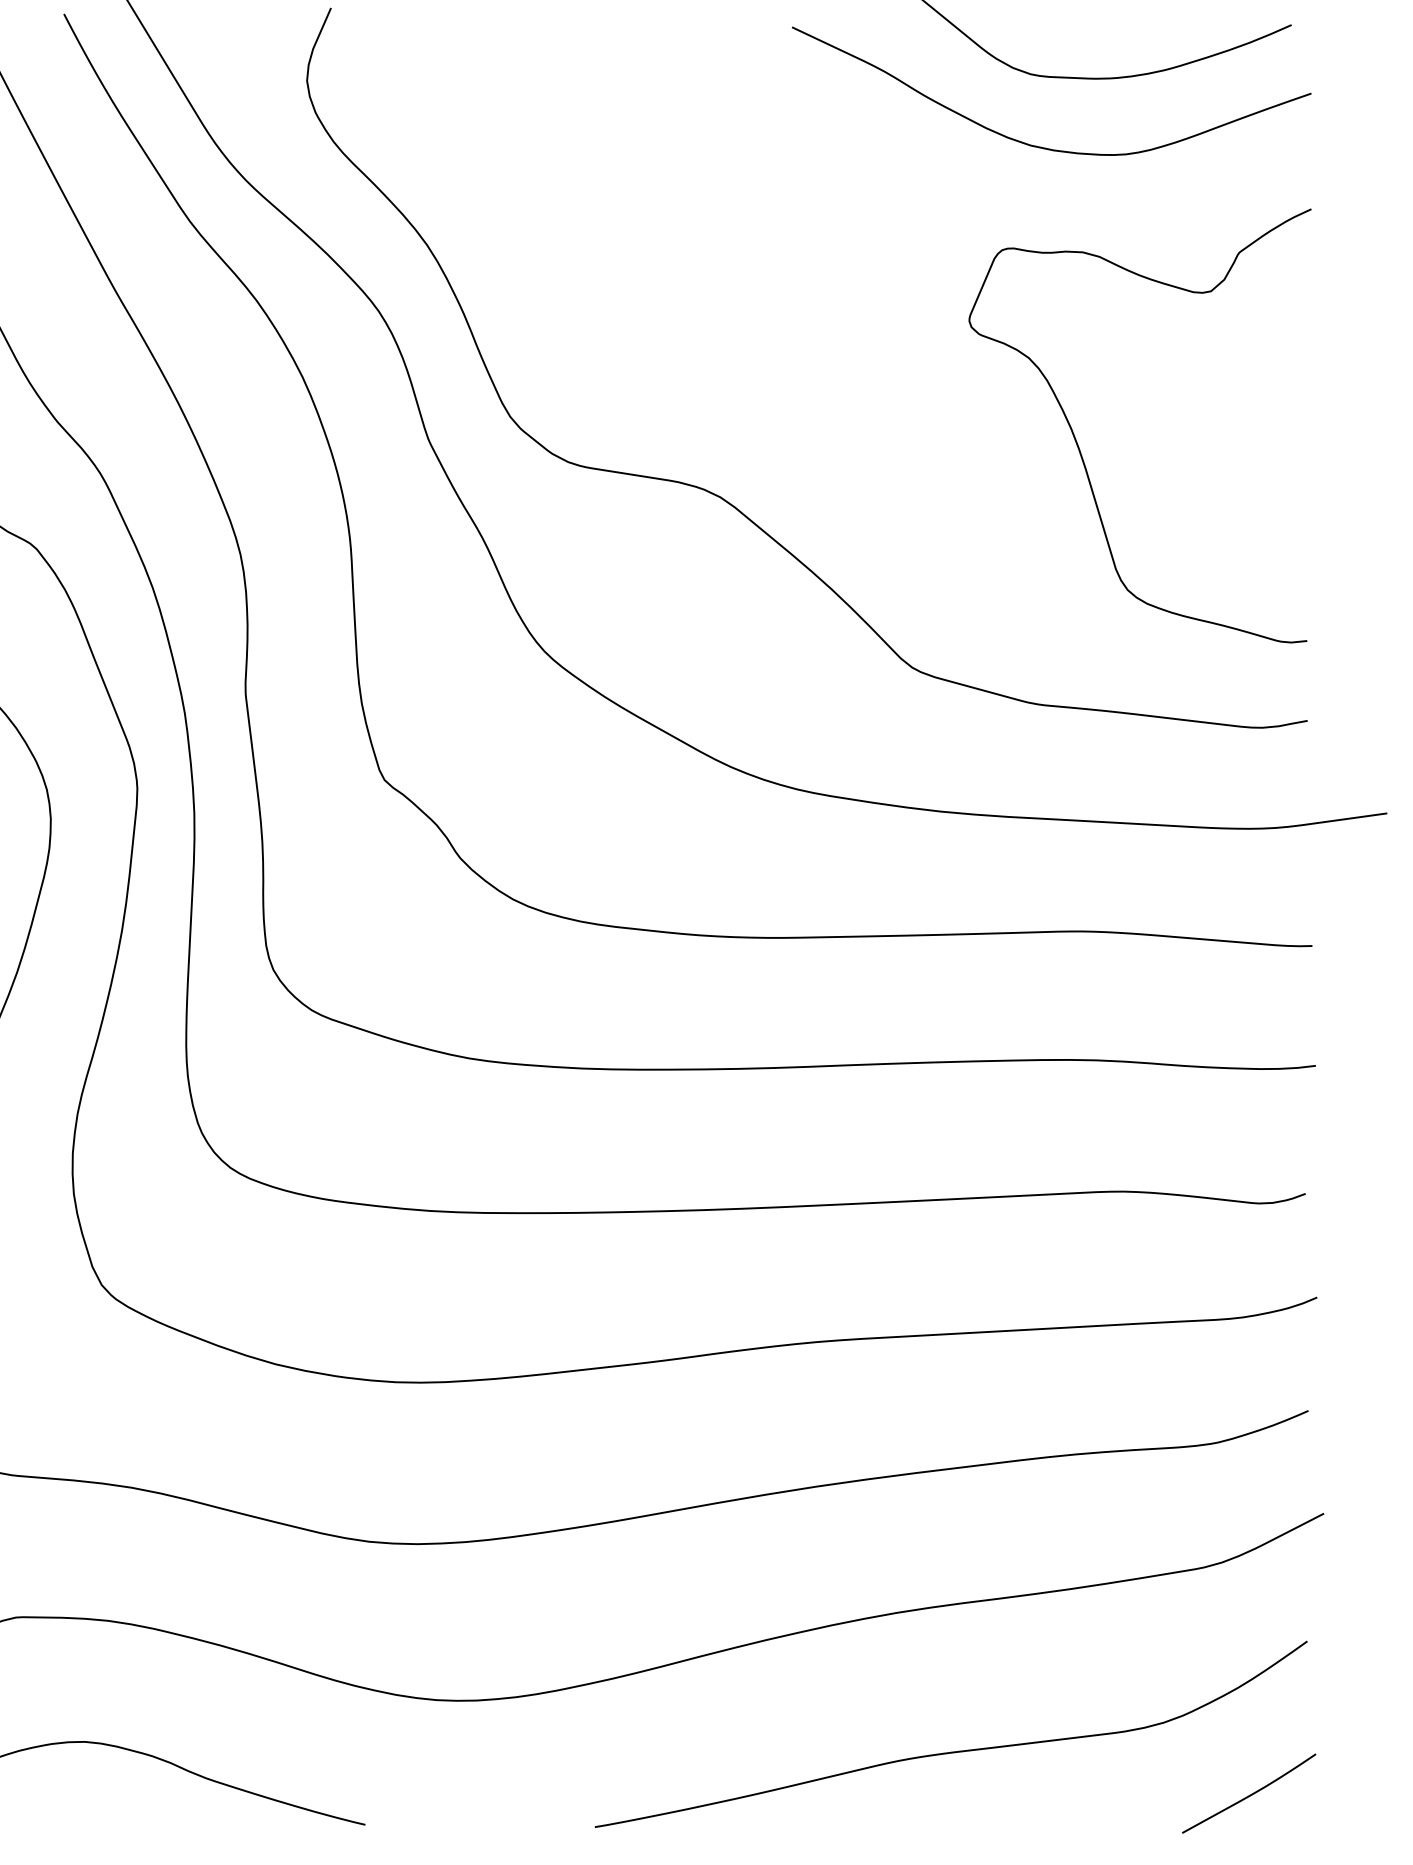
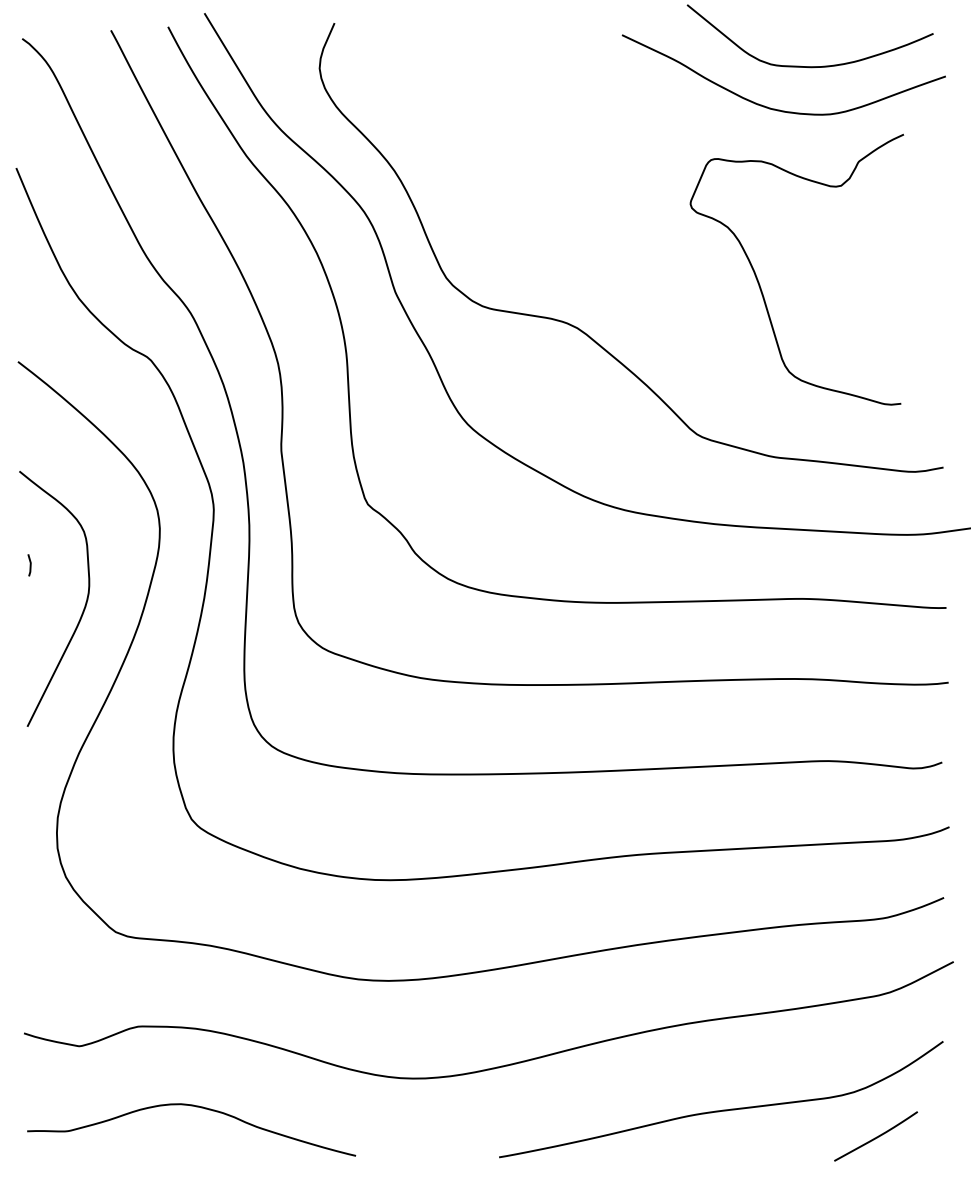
curve: (1081, 449) -> (760, 284), moved
curve: (1249, 1793) -> (876, 1136), moved

